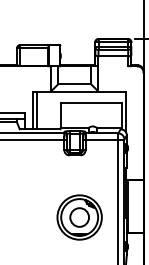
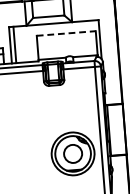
line: (91, 102) -> (66, 33), solid -> dashed
part: (79, 217) -> (72, 153), moved

